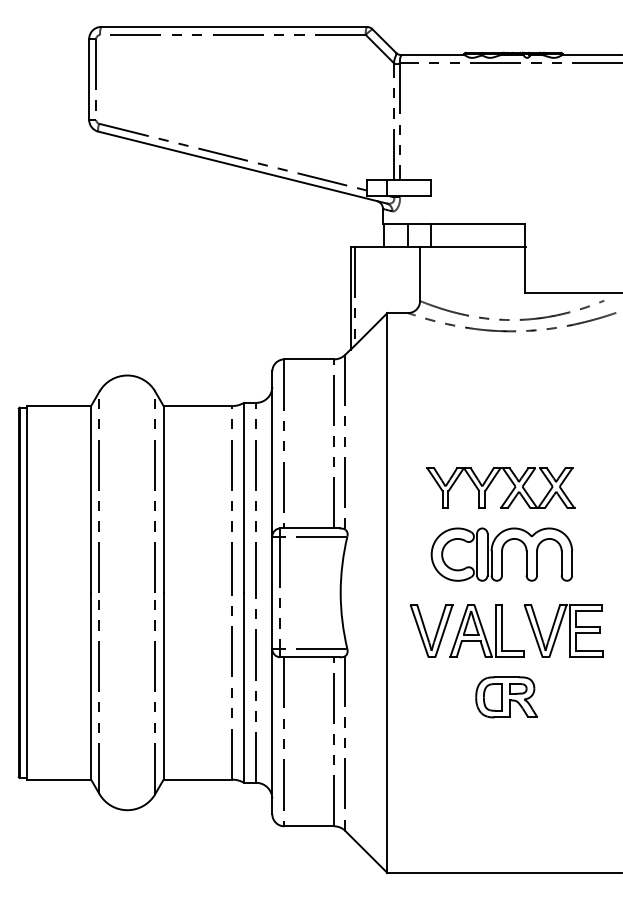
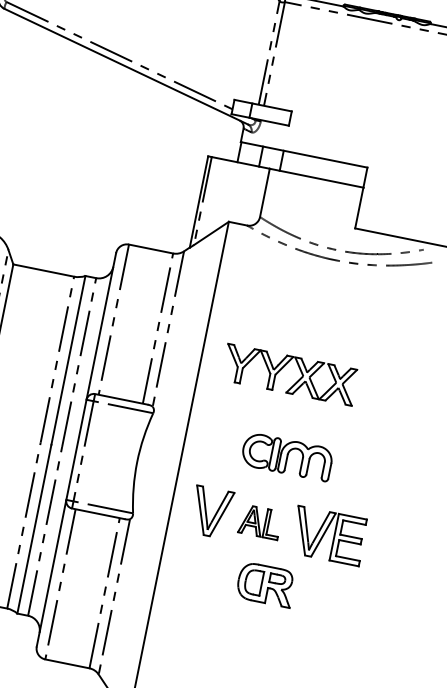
part: (492, 482) -> (283, 368), moved
part: (501, 554) -> (286, 456), size x0.7
part: (486, 630) -> (260, 521), size x0.6

